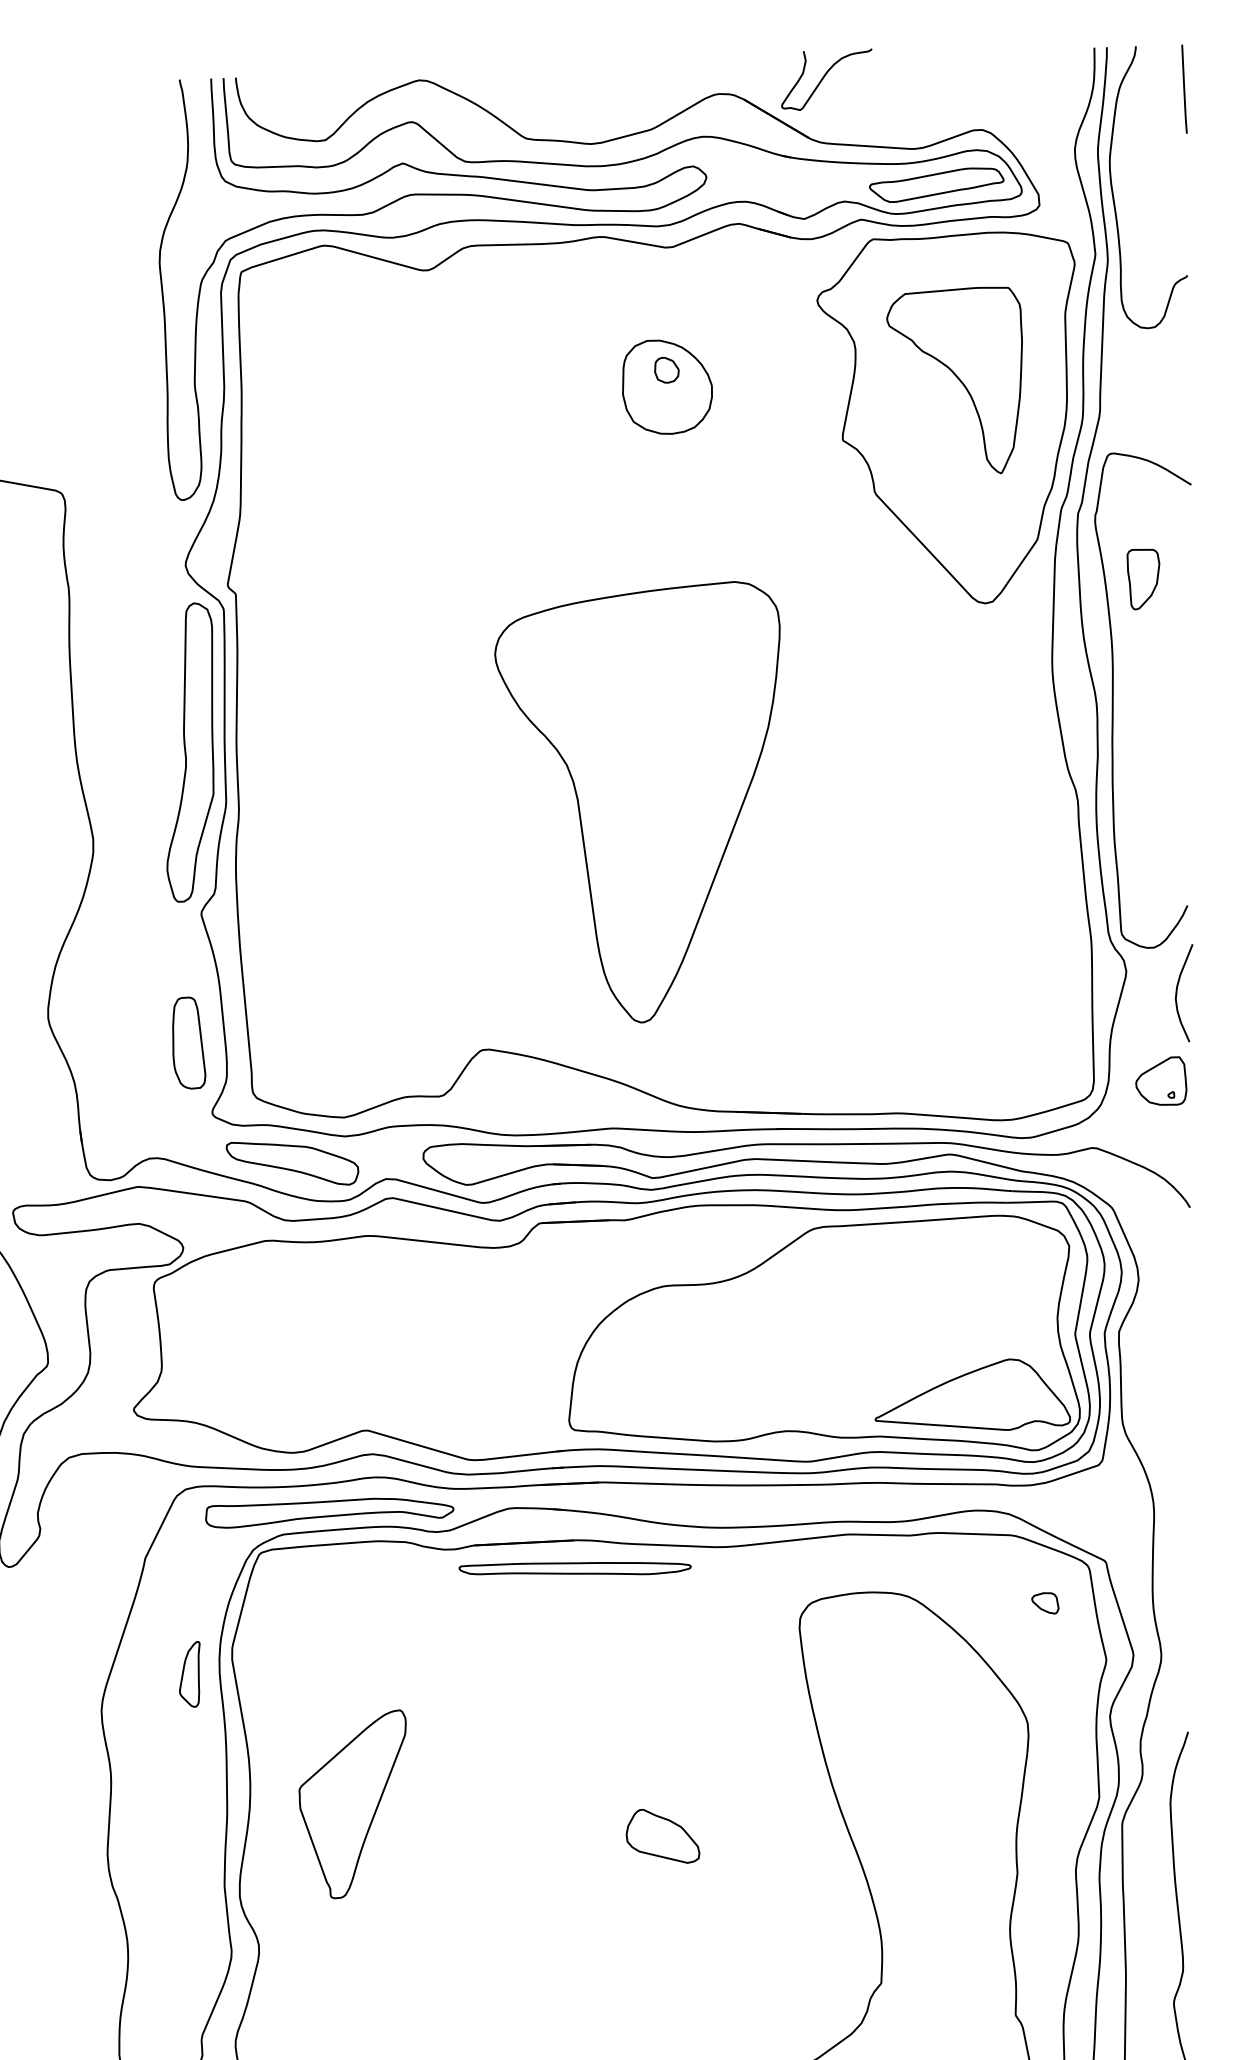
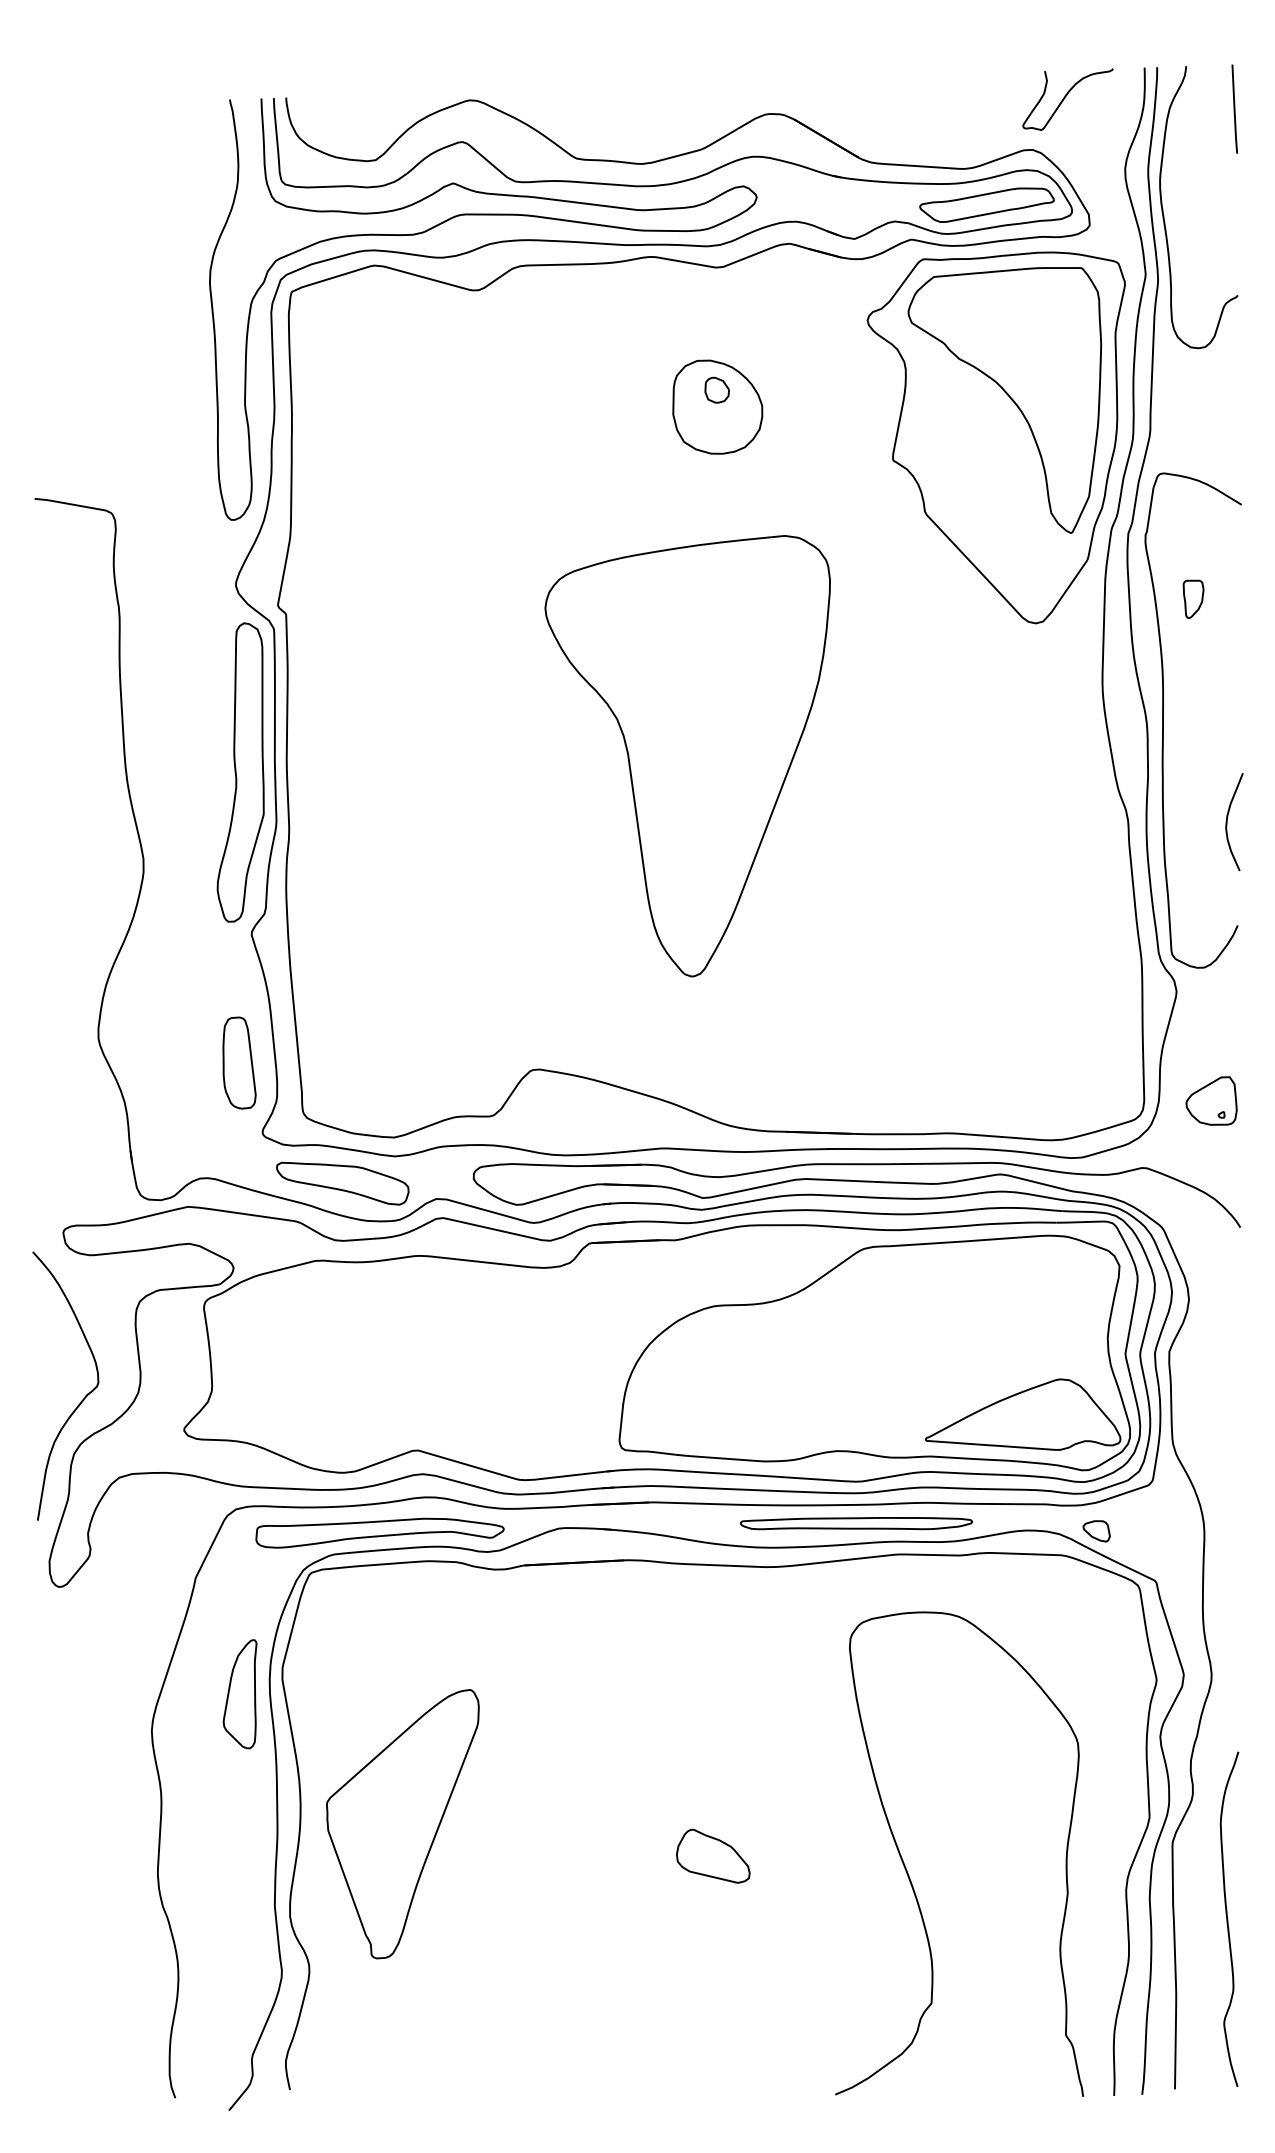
curve: (824, 78) -> (1065, 98), moved
part: (954, 380) -> (1004, 400), size x1.43
part: (1143, 578) -> (1193, 598), size x0.62
part: (637, 802) -> (687, 756), moved
curve: (1177, 993) -> (1227, 822), moved
part: (574, 1568) -> (855, 1523), moved
part: (1045, 1603) -> (1096, 1531), moved
part: (189, 1674) -> (239, 1694), size x1.67
part: (352, 1804) -> (402, 1824), size x1.43

